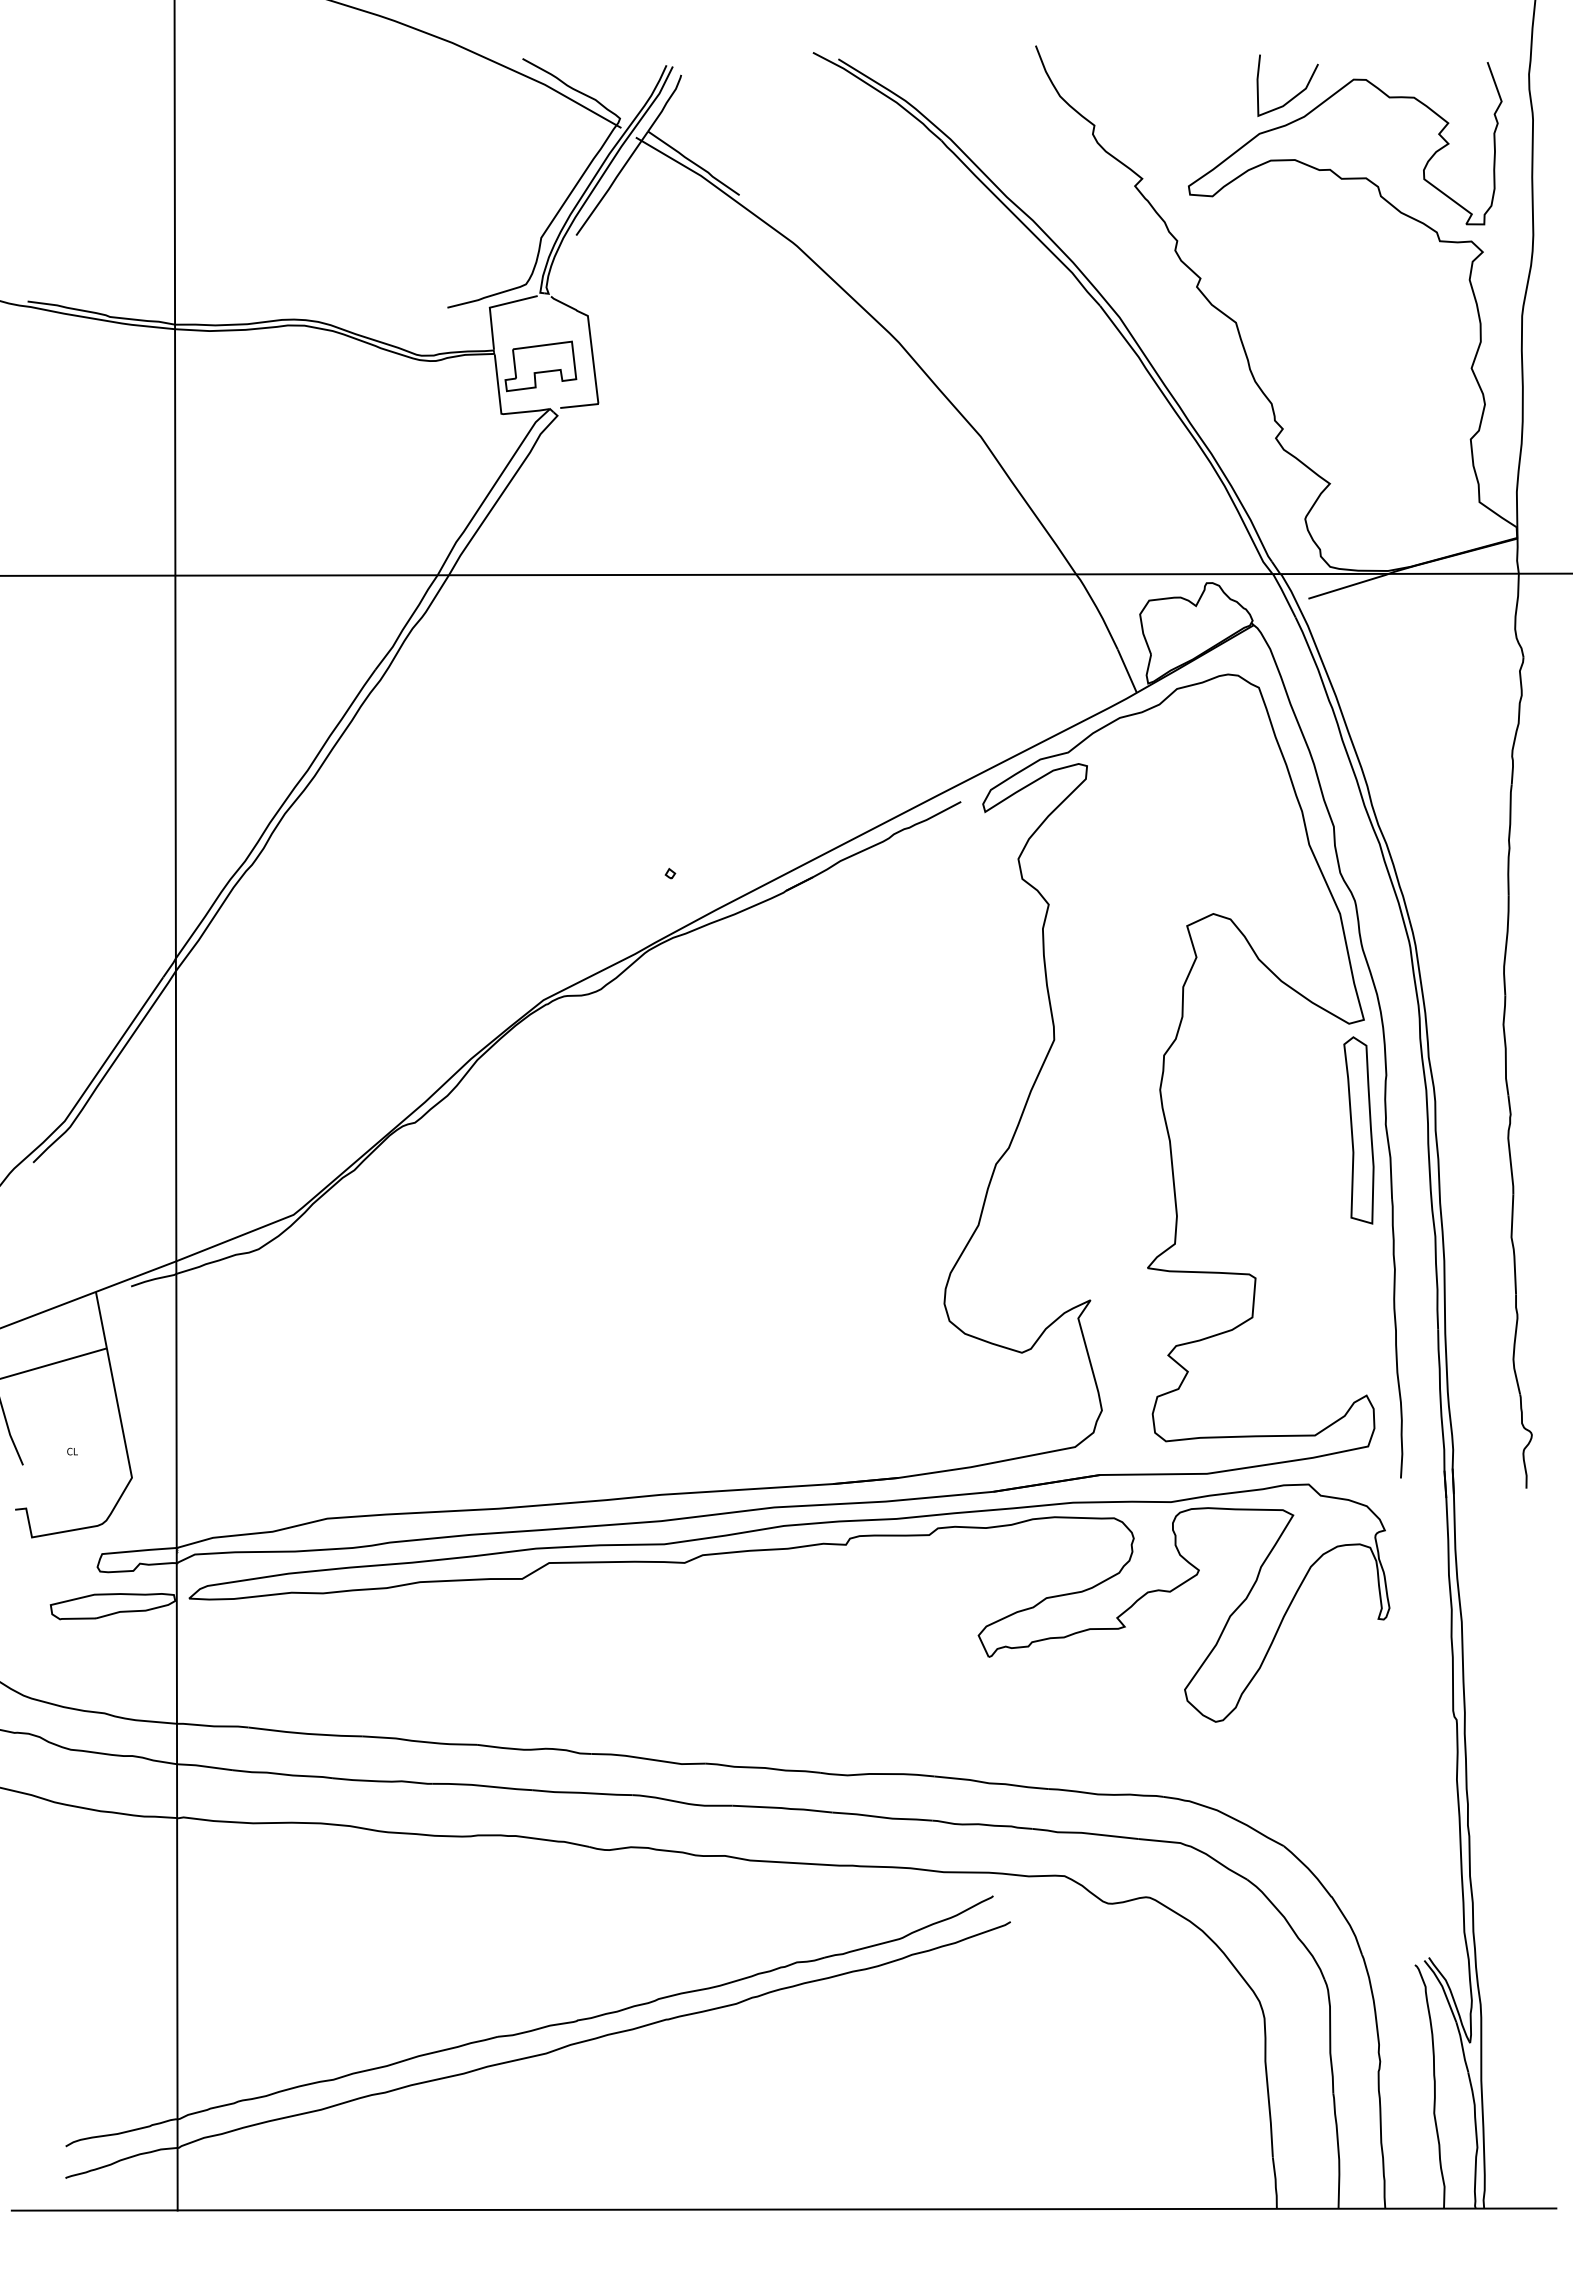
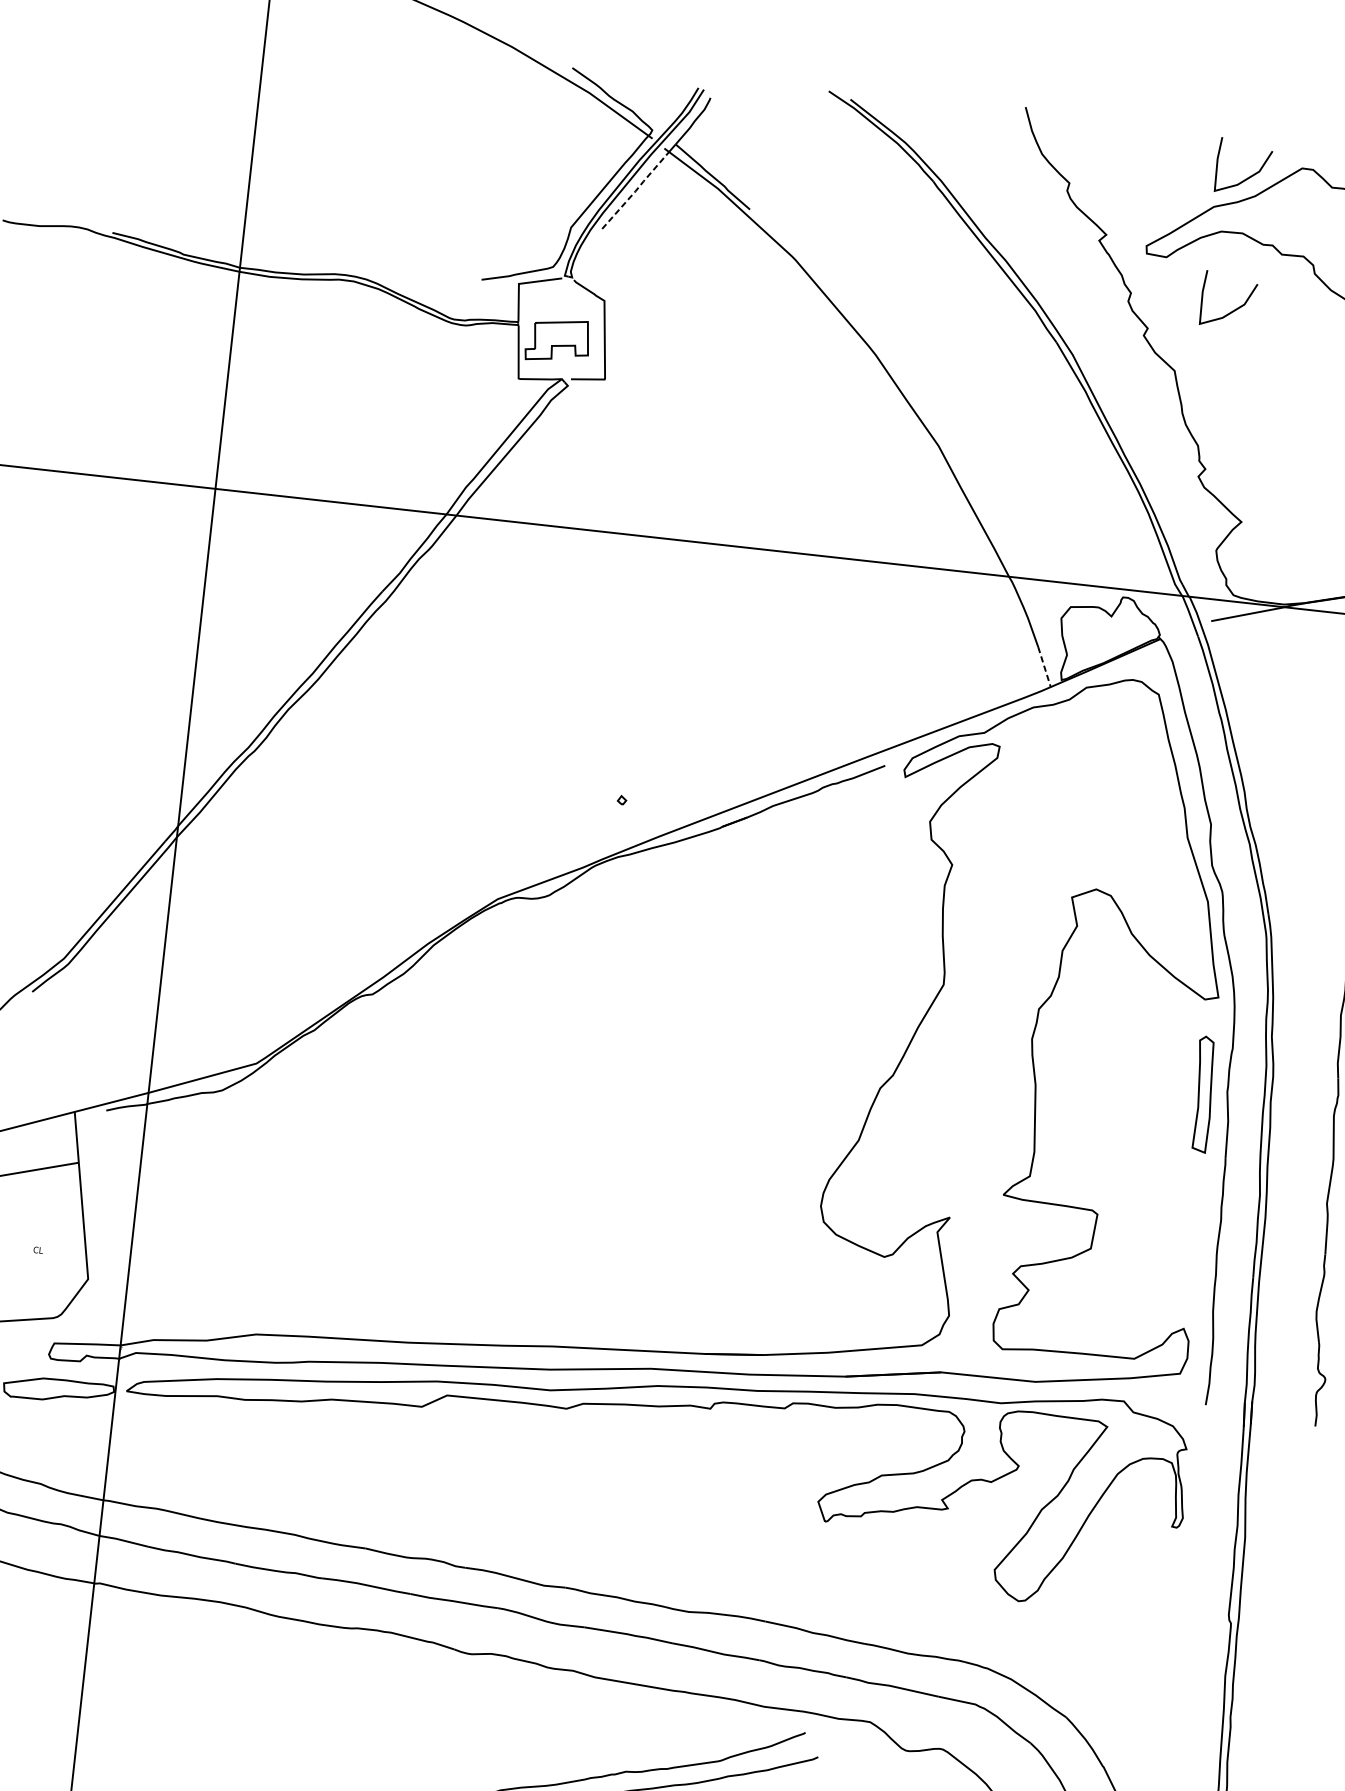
line: (609, 188) -> (636, 190), solid -> dashed
curve: (1296, 245) -> (1235, 308), added
line: (1127, 671) -> (1044, 667), solid -> dashed
part: (1358, 1130) -> (1202, 1094), size x0.7

